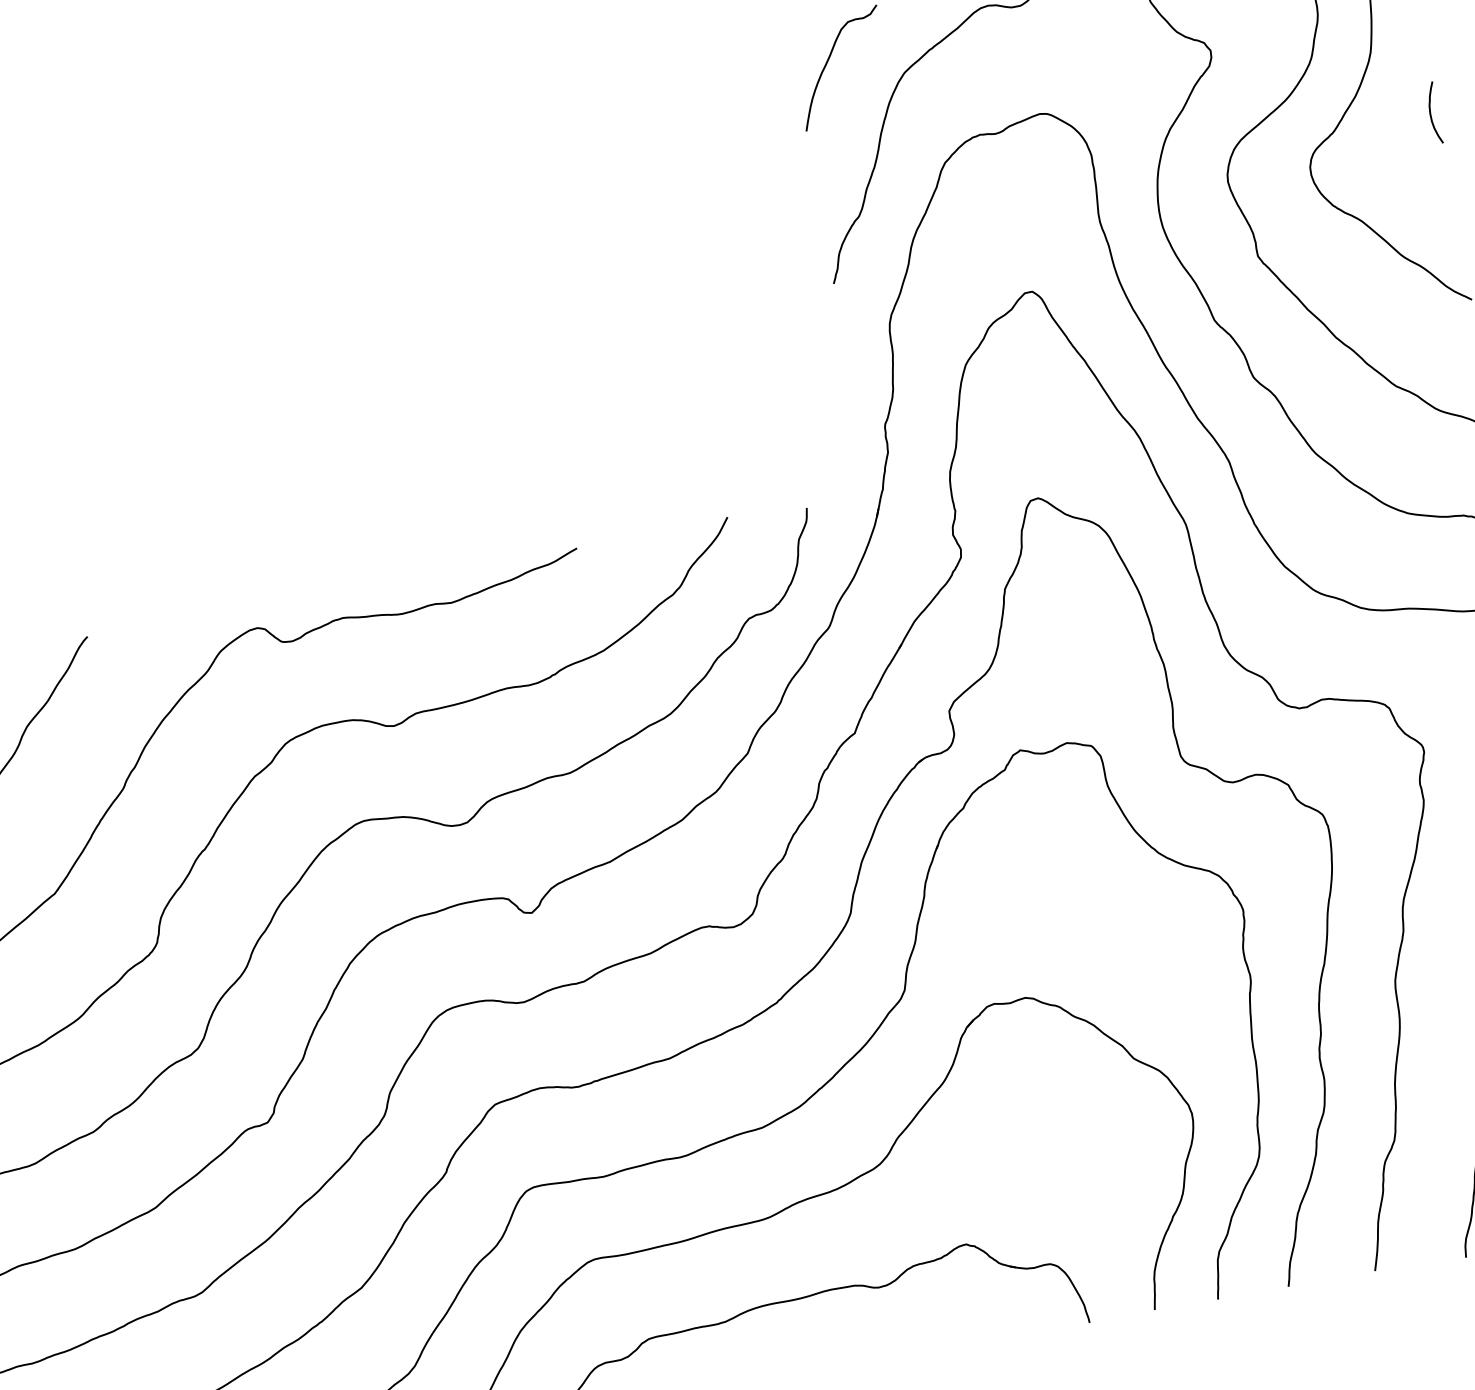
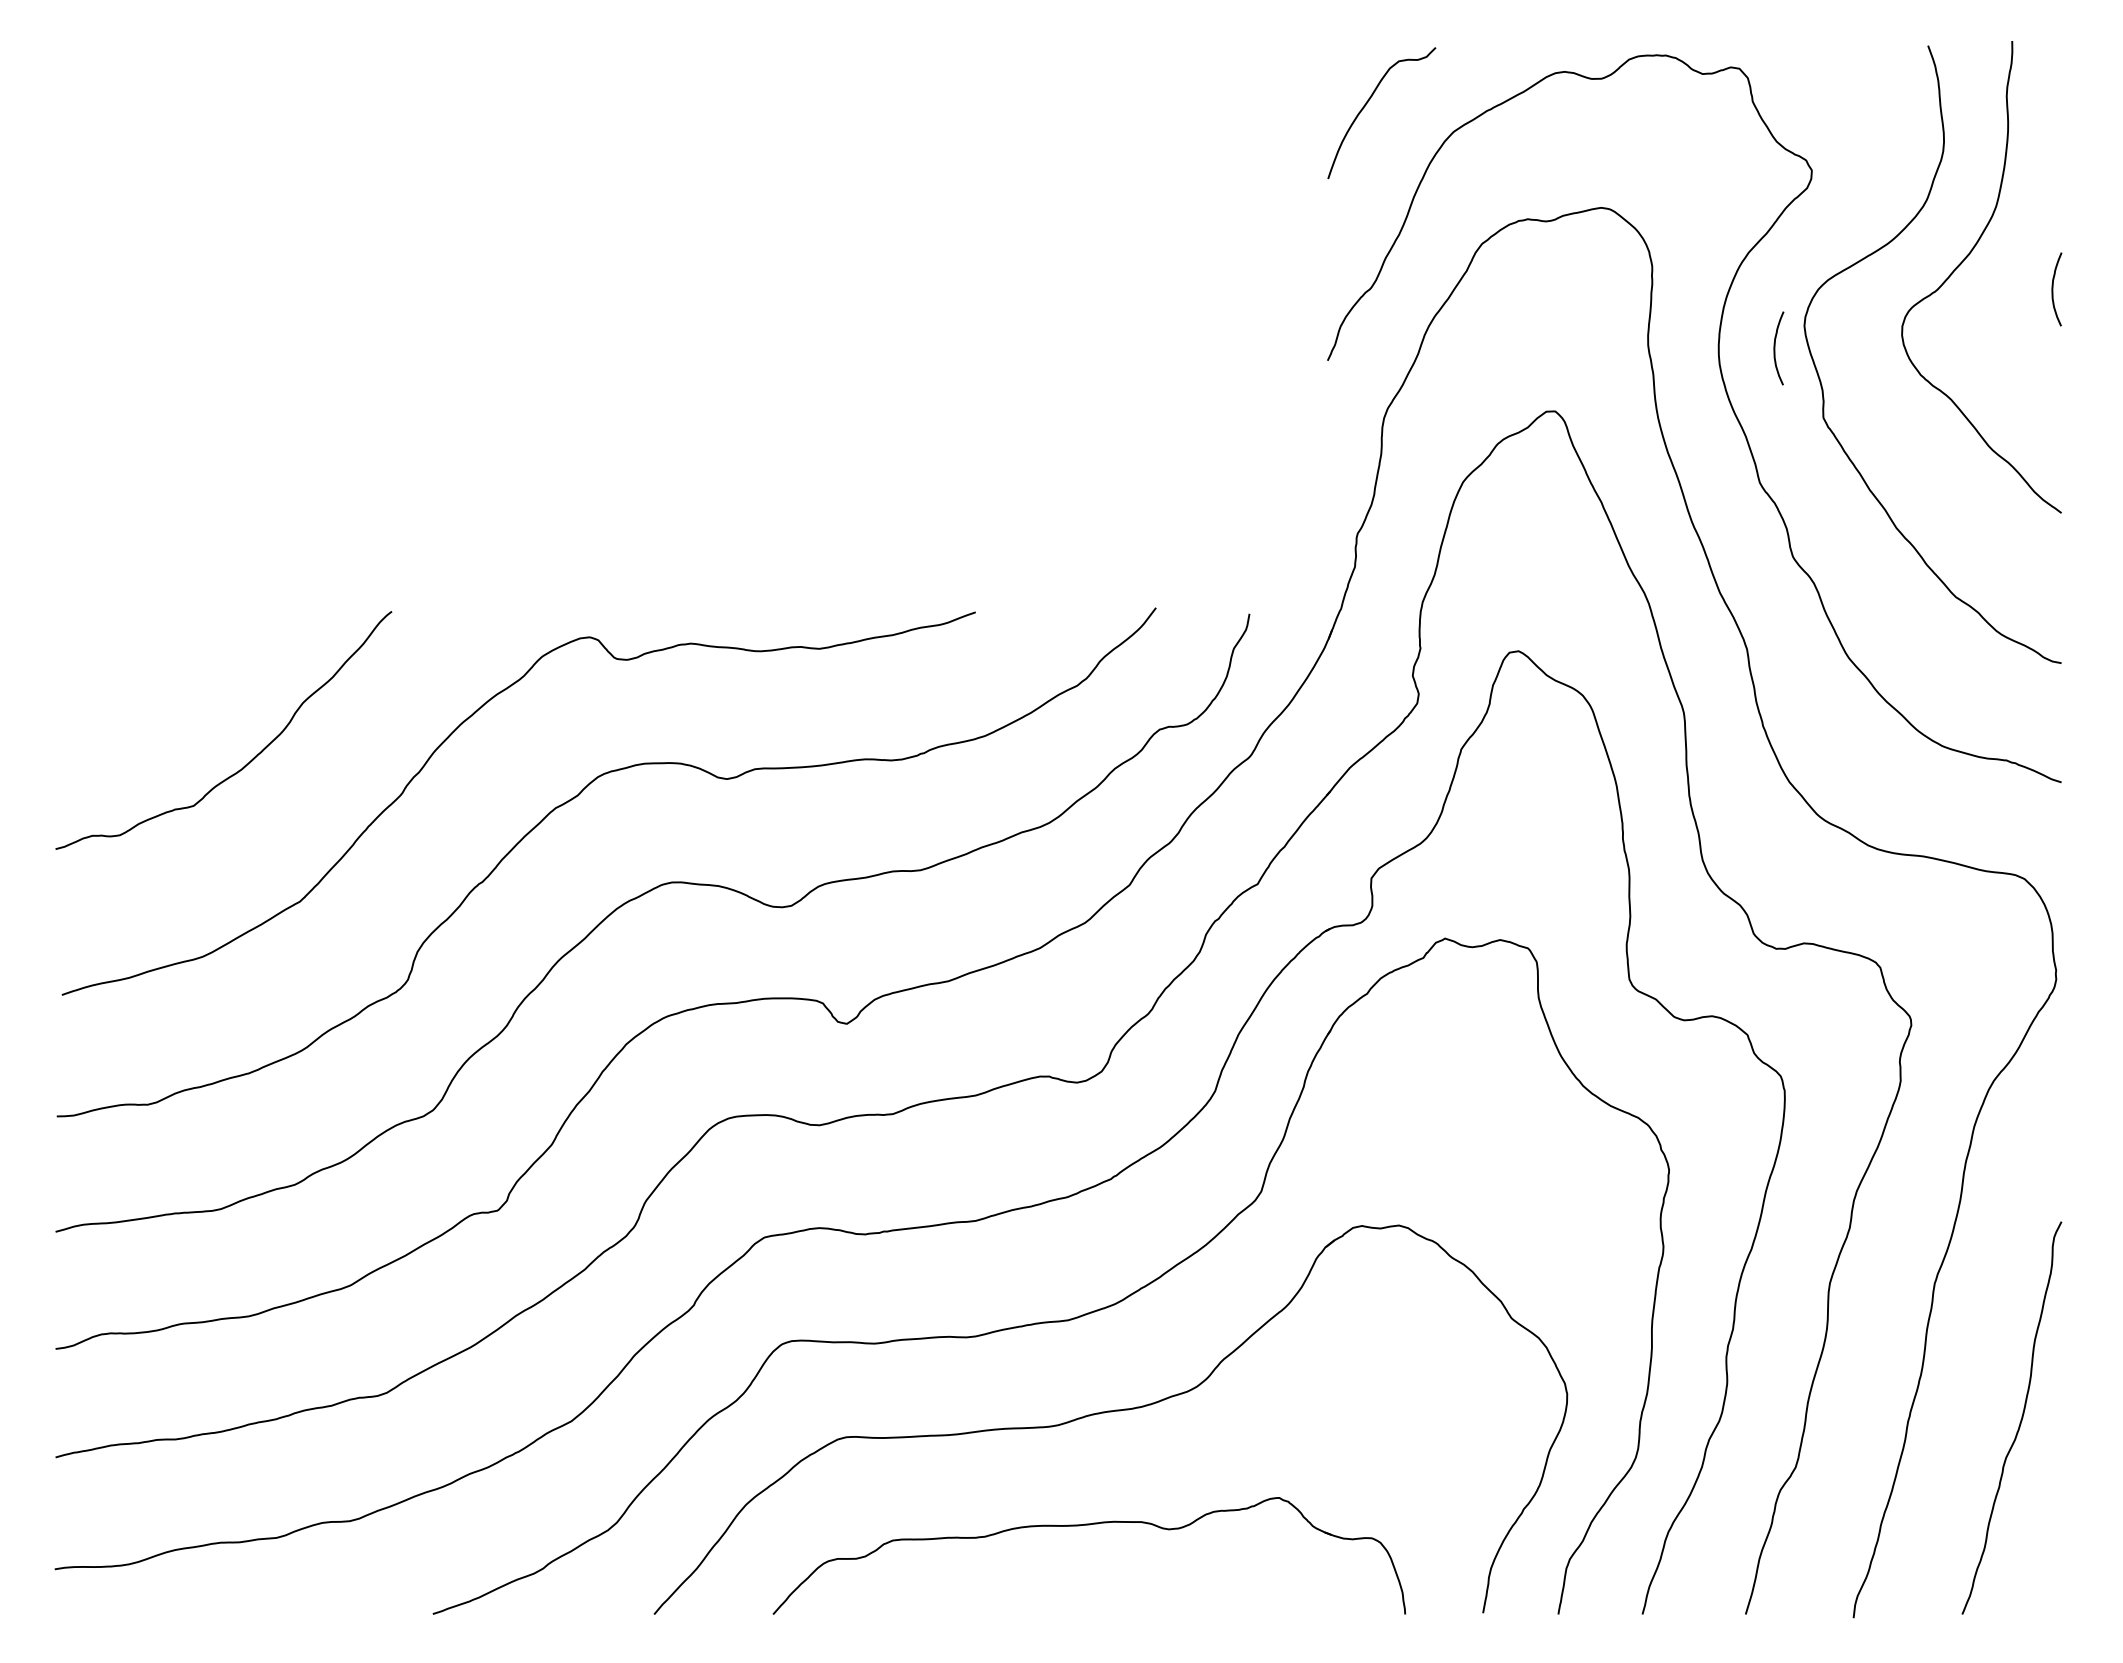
curve: (1207, 205) -> (1775, 348), added

